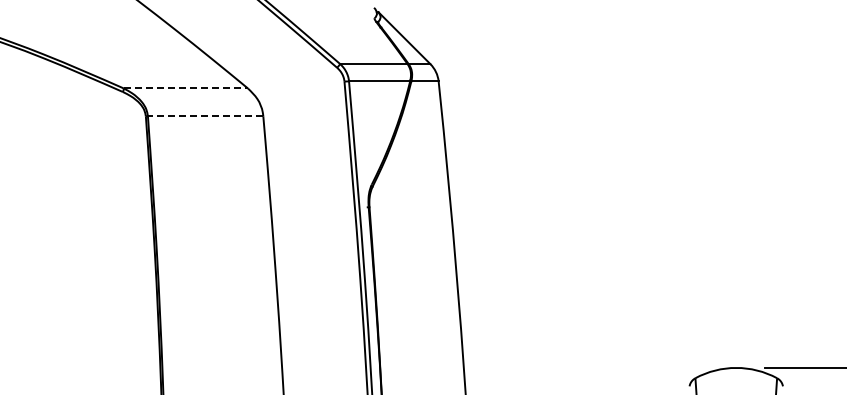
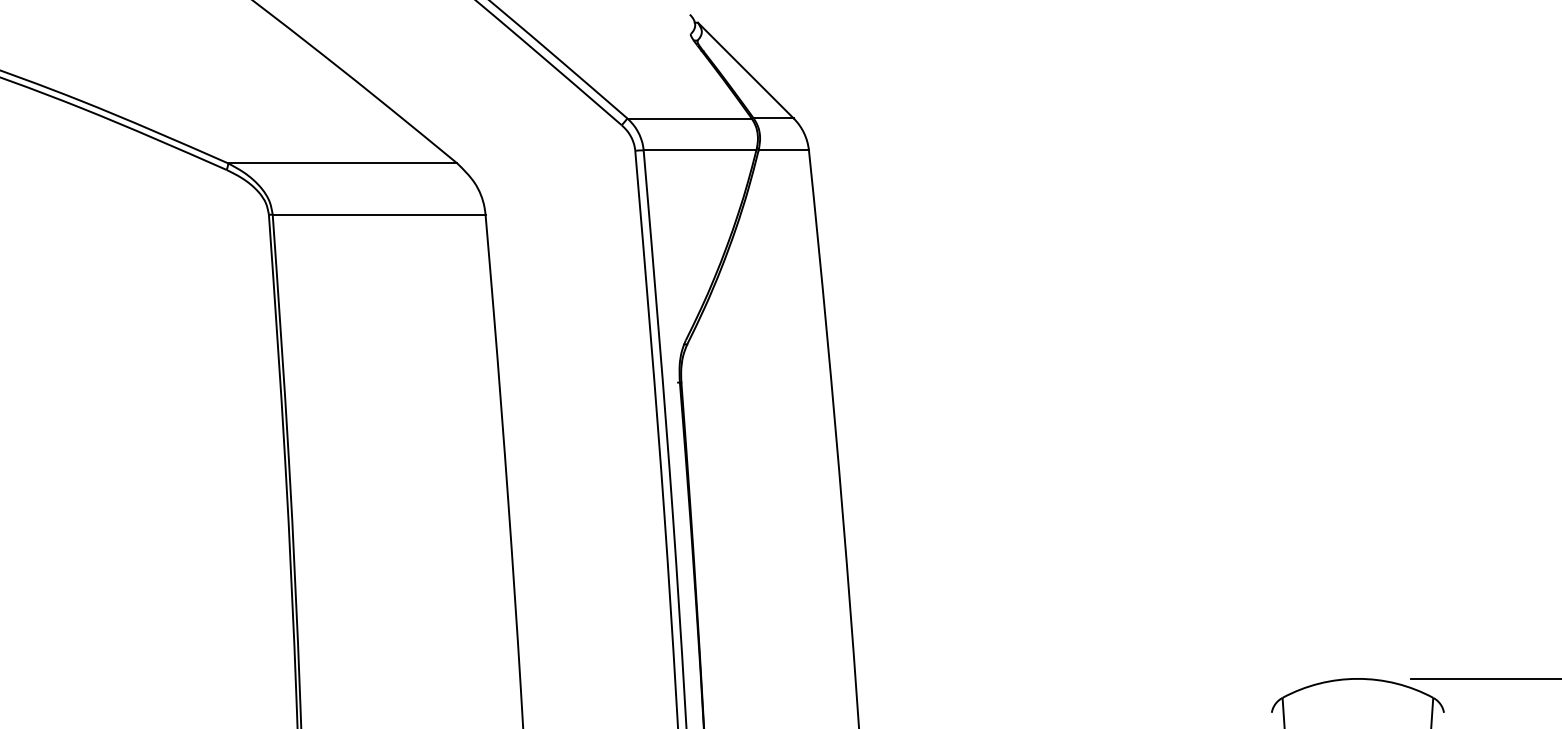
line: (186, 88) -> (343, 163), dashed -> solid
line: (205, 116) -> (378, 215), dashed -> solid

